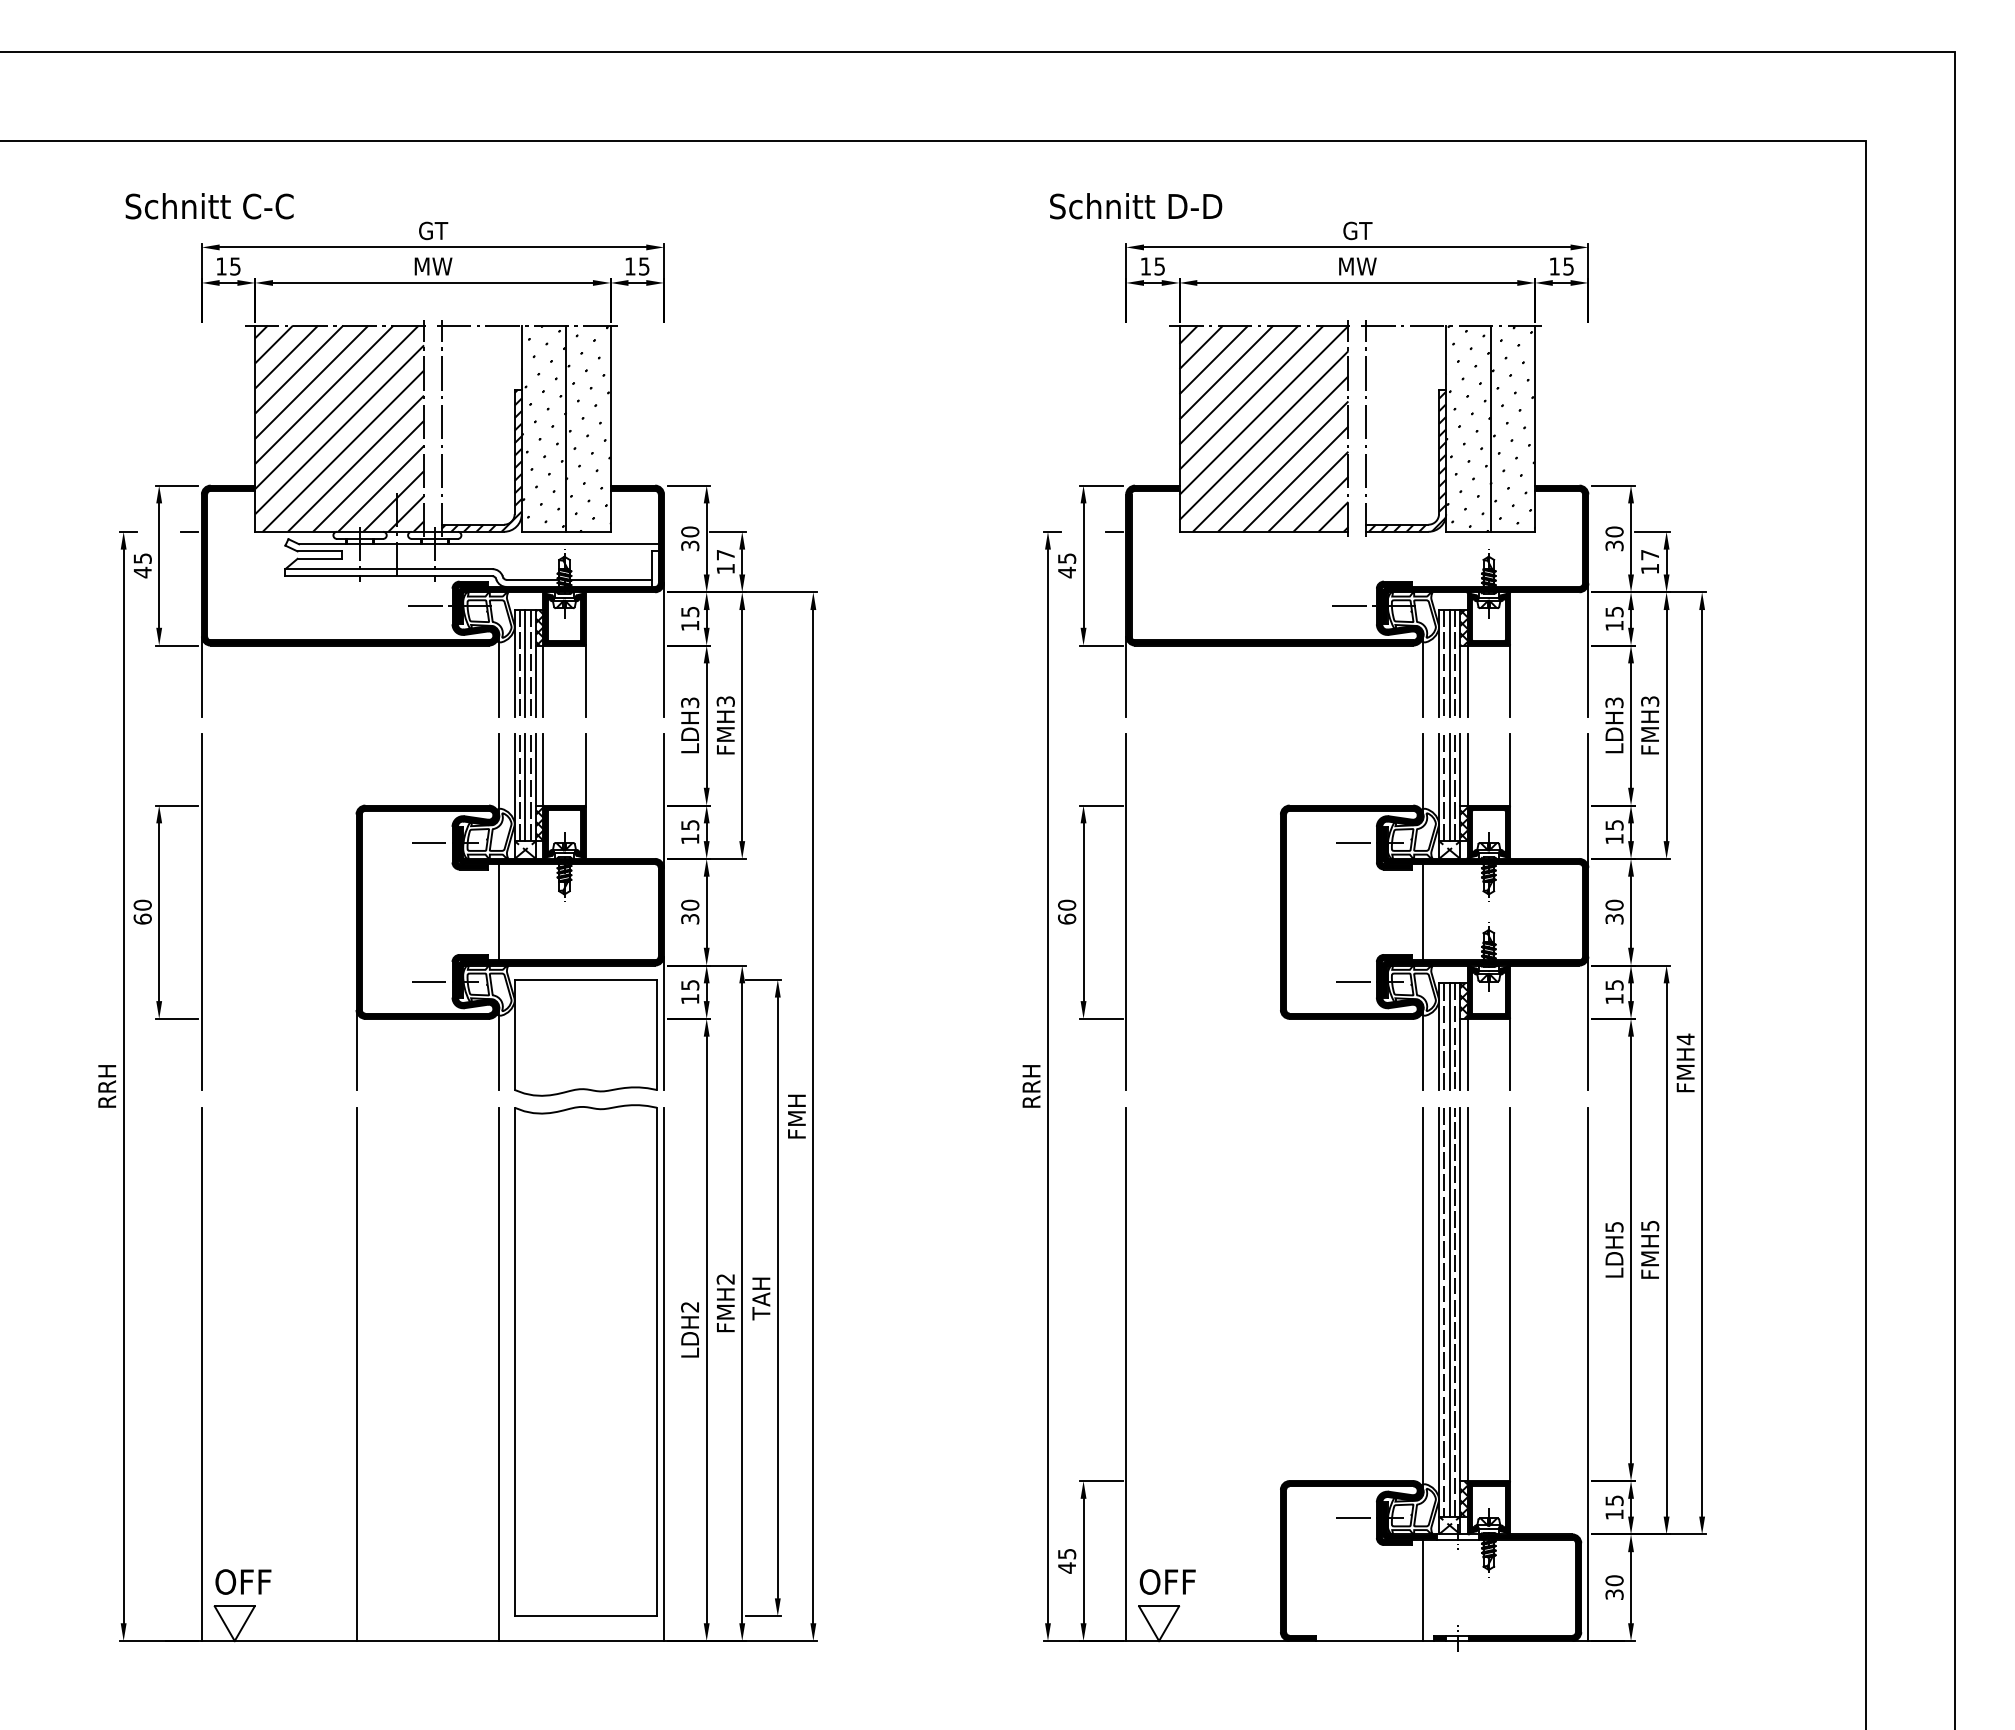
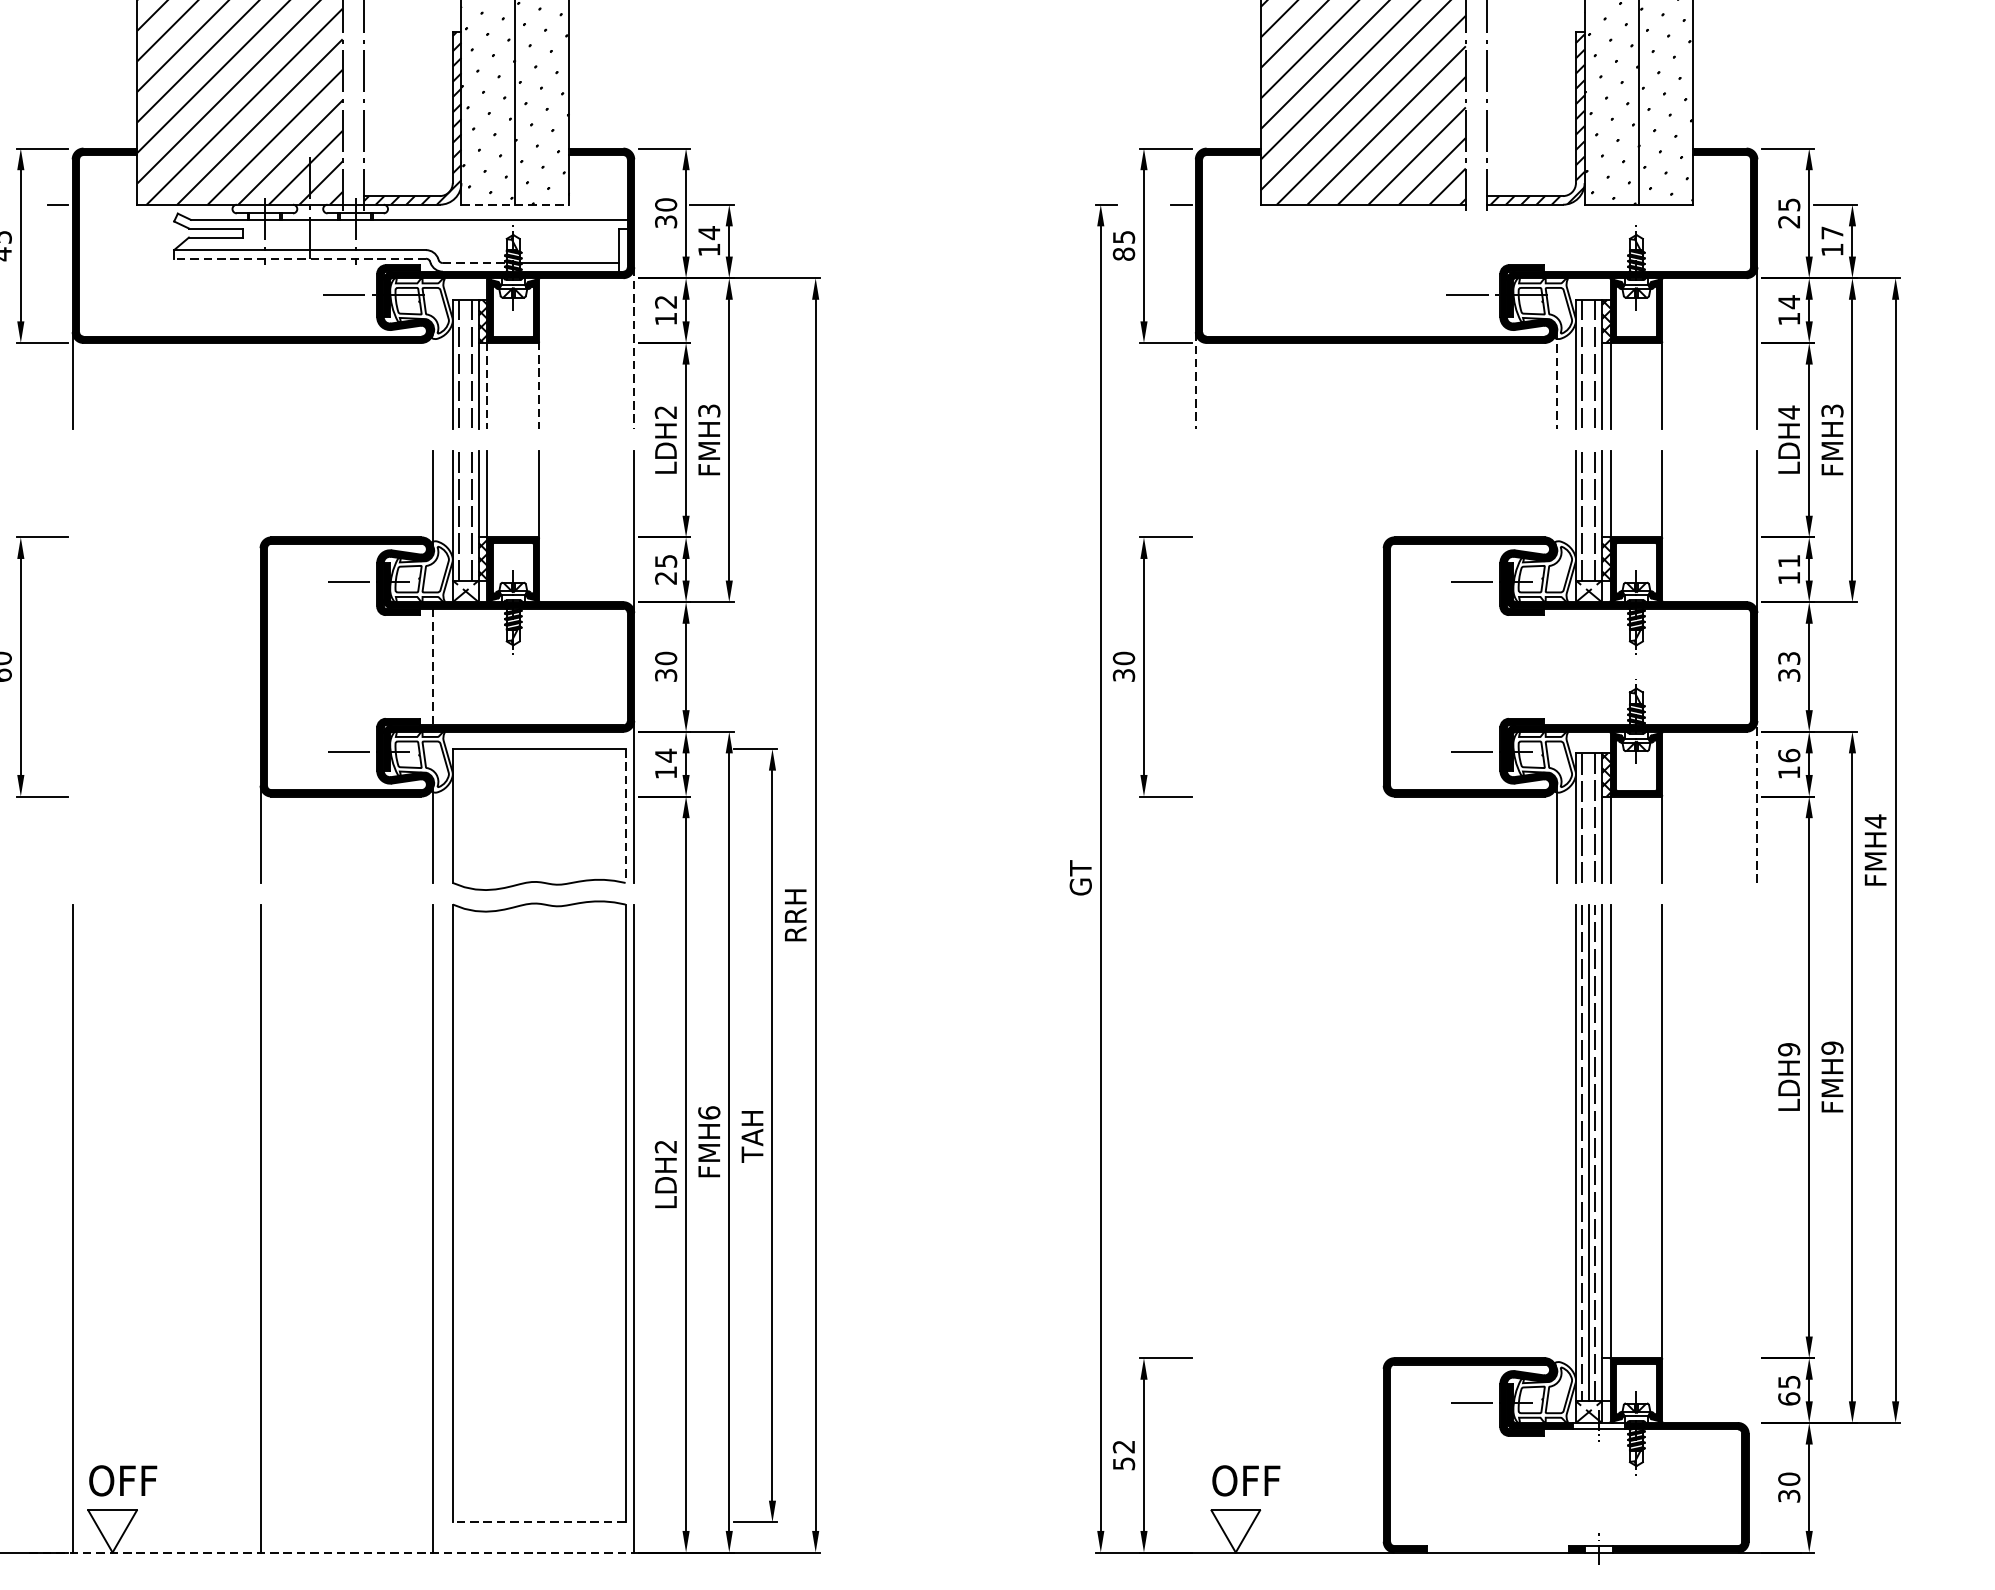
line: (566, 531) -> (515, 204), solid -> dashed
text: (1614, 538) -> (1789, 212), 30 -> 25
text: (725, 554) -> (708, 232), 17 -> 14
text: (1067, 572) -> (1124, 254), 45 -> 85
line: (389, 576) -> (300, 259), solid -> dashed
line: (533, 579) -> (475, 262), solid -> dashed
text: (1614, 611) -> (1789, 301), 15 -> 14
text: (690, 612) -> (666, 302), 15 -> 12
line: (664, 650) -> (634, 348), solid -> dashed
line: (525, 663) -> (465, 364), removed
line: (1449, 663) -> (1588, 364), removed
line: (498, 675) -> (433, 379), removed
line: (1126, 676) -> (1196, 380), solid -> dashed
line: (1423, 676) -> (1557, 380), solid -> dashed
line: (543, 681) -> (487, 386), solid -> dashed
line: (585, 681) -> (538, 386), solid -> dashed
text: (690, 702) -> (666, 412), LDH3 -> LDH2
text: (1614, 702) -> (1789, 412), LDH3 -> LDH4
line: (1423, 774) -> (1557, 499), removed
line: (525, 787) -> (465, 515), removed
line: (1449, 787) -> (1588, 515), removed
text: (1614, 825) -> (1789, 561), 15 -> 11
text: (689, 839) -> (665, 578), 15 -> 25
text: (1614, 904) -> (1789, 657), 30 -> 33
line: (201, 911) -> (72, 666), removed
line: (1126, 911) -> (1196, 666), removed
line: (498, 912) -> (433, 667), solid -> dashed
line: (1423, 912) -> (1557, 667), removed
text: (1067, 918) -> (1124, 674), 60 -> 30
text: (1614, 984) -> (1789, 754), 15 -> 16
text: (690, 985) -> (666, 755), 15 -> 14
line: (1588, 1023) -> (1757, 802), solid -> dashed
line: (656, 1035) -> (625, 816), solid -> dashed
line: (1449, 1036) -> (1588, 817), removed
text: (1031, 1086) -> (1080, 878), RRH -> GT
text: (796, 1116) -> (795, 915), FMH -> RRH
text: (1649, 1225) -> (1831, 1047), FMH5 -> FMH9
text: (1614, 1226) -> (1789, 1048), LDH5 -> LDH9
text: (725, 1278) -> (708, 1112), FMH2 -> FMH6
line: (1423, 1298) -> (1557, 1136), removed
line: (1126, 1374) -> (1196, 1228), removed
line: (1588, 1374) -> (1757, 1228), removed
hatch: (1463, 1498) -> (1605, 1379), removed
text: (1614, 1514) -> (1789, 1398), 15 -> 65
text: (1067, 1561) -> (1124, 1455), 45 -> 52
line: (1423, 1590) -> (1557, 1491), removed
line: (585, 1616) -> (538, 1522), solid -> dashed
line: (432, 1641) -> (352, 1553), solid -> dashed

